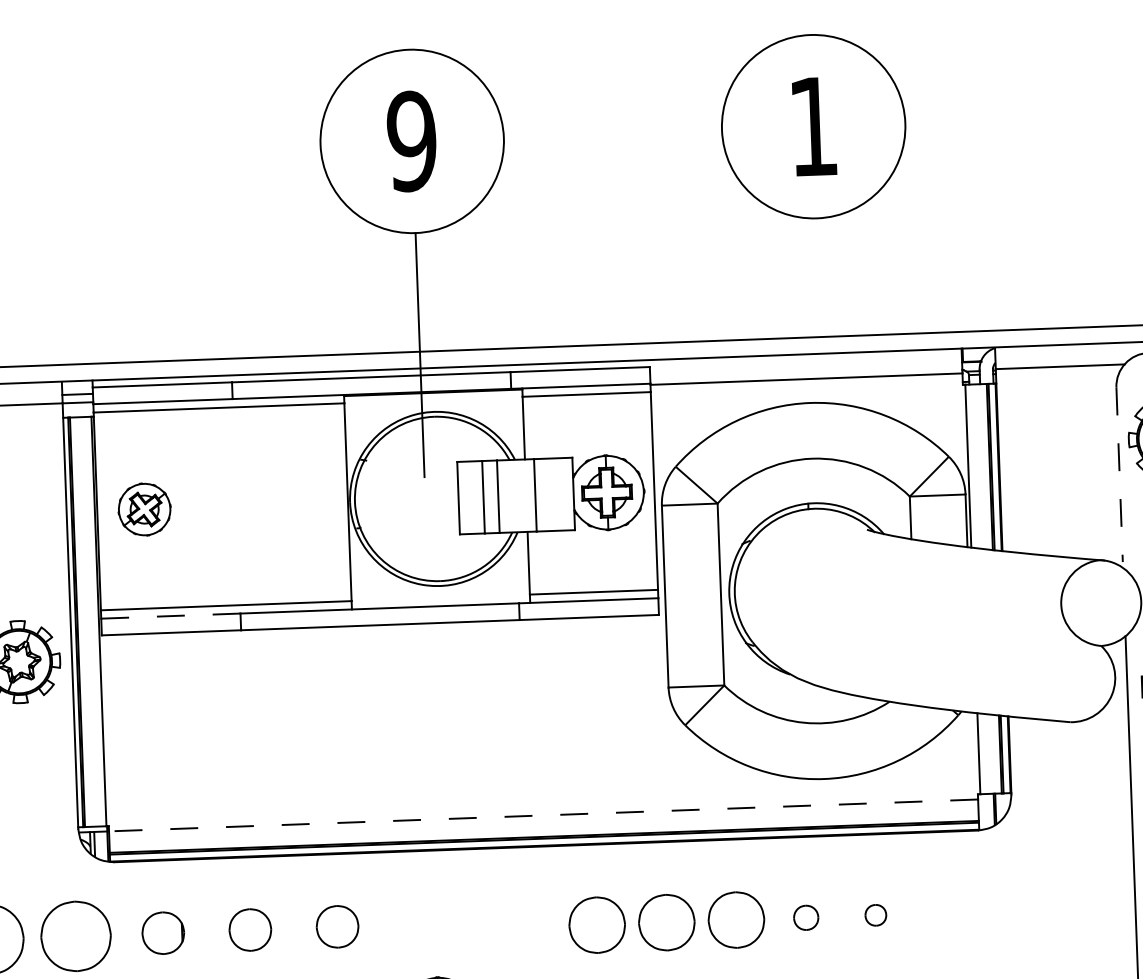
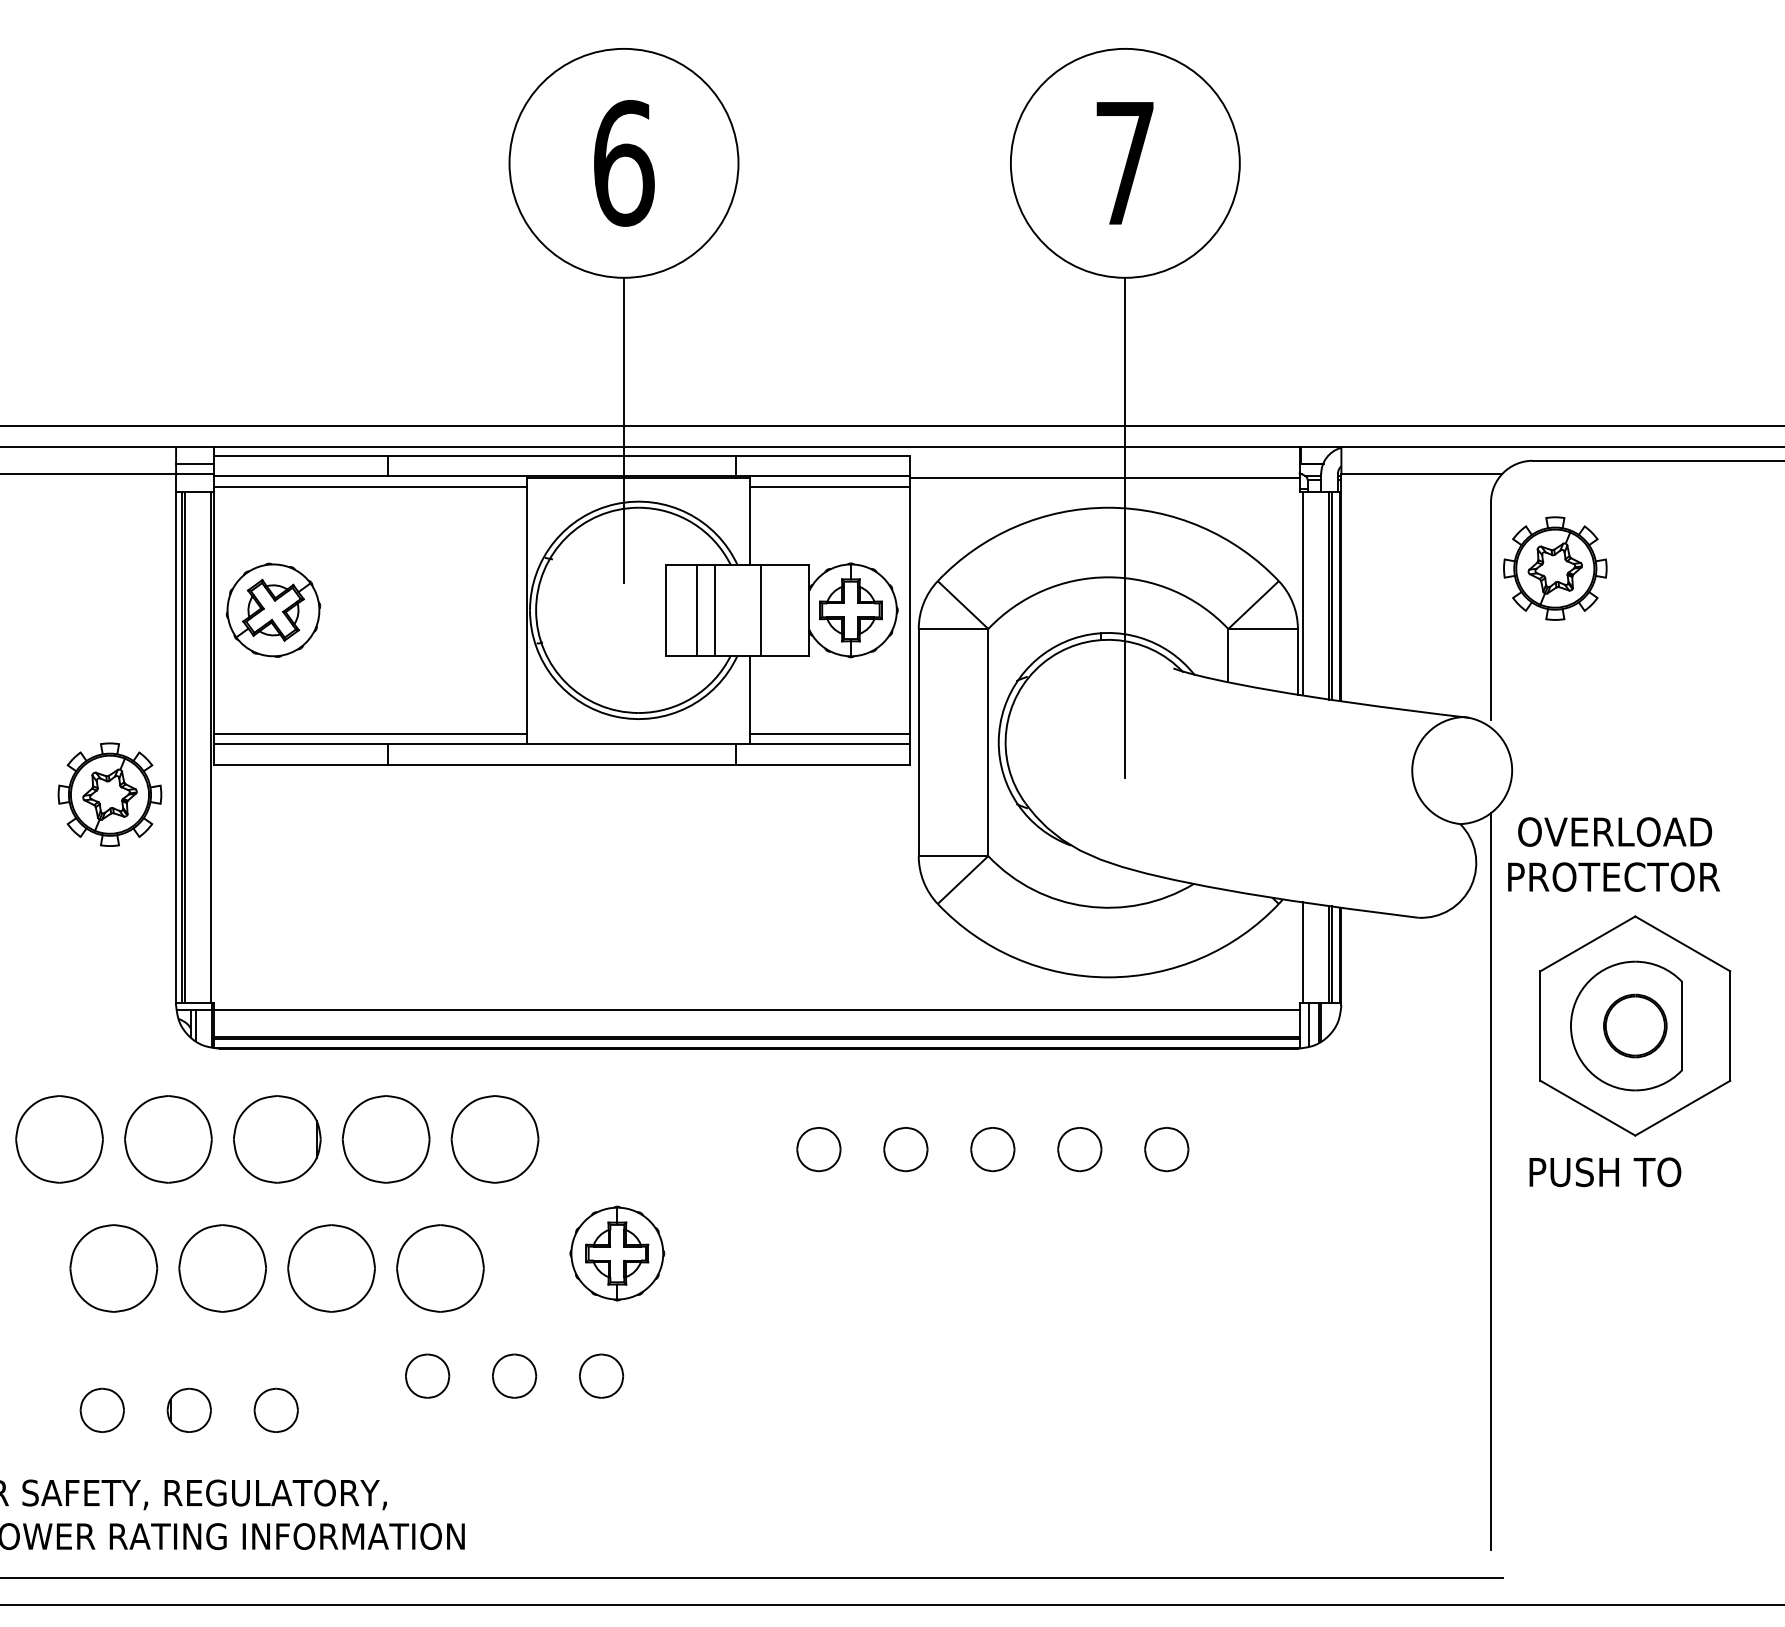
text: (813, 126) -> (1124, 163), 1 -> 7
text: (411, 141) -> (623, 163), 9 -> 6
line: (824, 418) -> (1125, 527), added
line: (1119, 474) -> (1490, 611), dashed -> solid
part: (144, 508) -> (273, 609), size x1.43
line: (171, 616) -> (301, 744), dashed -> solid
line: (986, 810) -> (1309, 1024), added
line: (543, 815) -> (757, 1009), dashed -> solid
part: (875, 915) -> (1166, 1149), size x1.67
part: (805, 917) -> (1079, 1149), size x1.43
part: (736, 920) -> (992, 1149), size x0.62
part: (666, 922) -> (905, 1149), size x0.62
part: (596, 925) -> (818, 1149), size x0.62
part: (337, 926) -> (494, 1139), size x1.67
part: (249, 930) -> (385, 1139), size x1.67
part: (163, 933) -> (277, 1139), size x1.67

